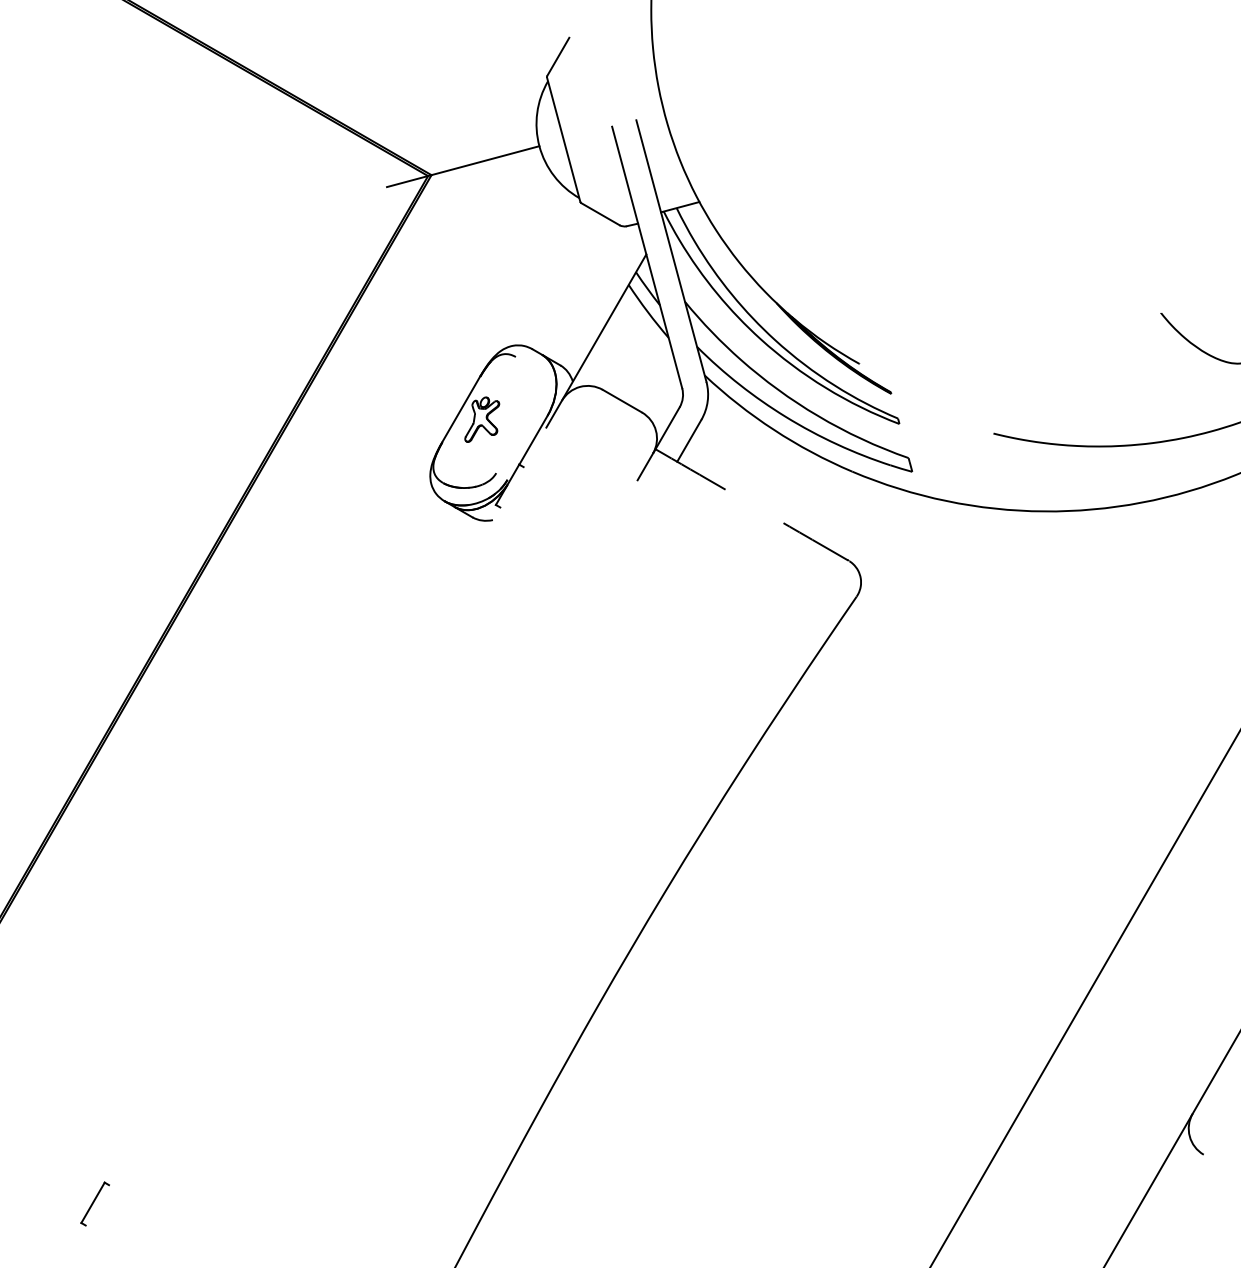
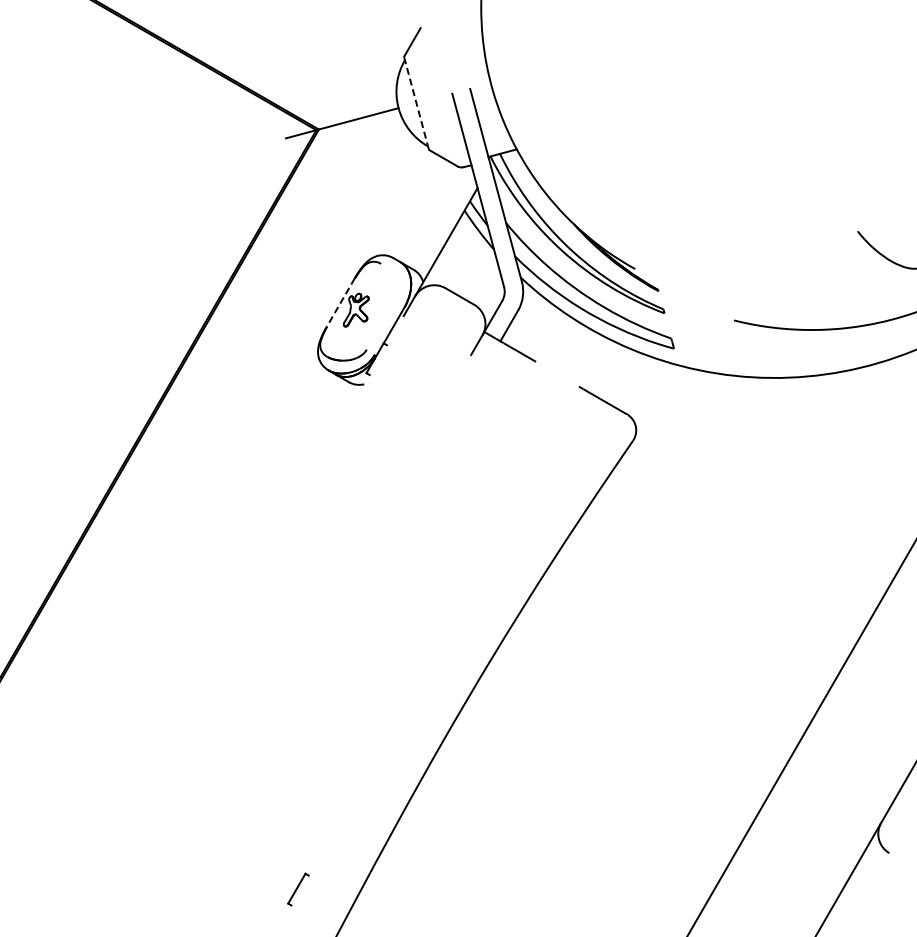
line: (563, 138) -> (416, 102), solid -> dashed
line: (460, 409) -> (340, 302), solid -> dashed
part: (95, 1203) -> (298, 889), moved

